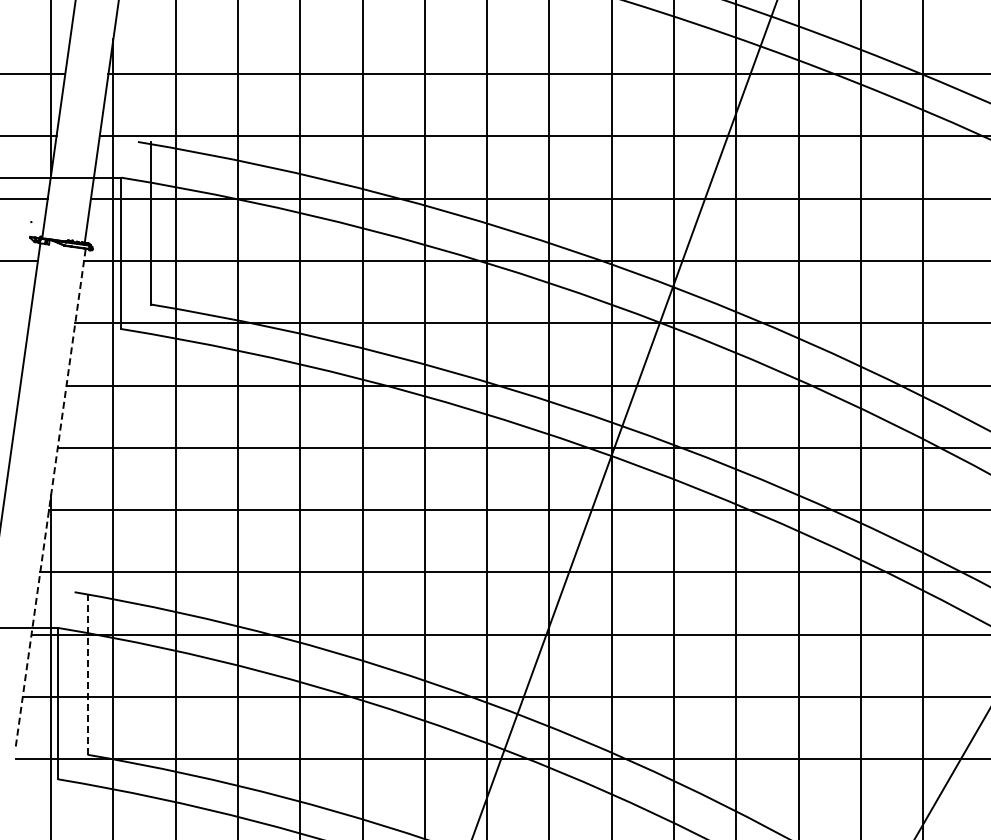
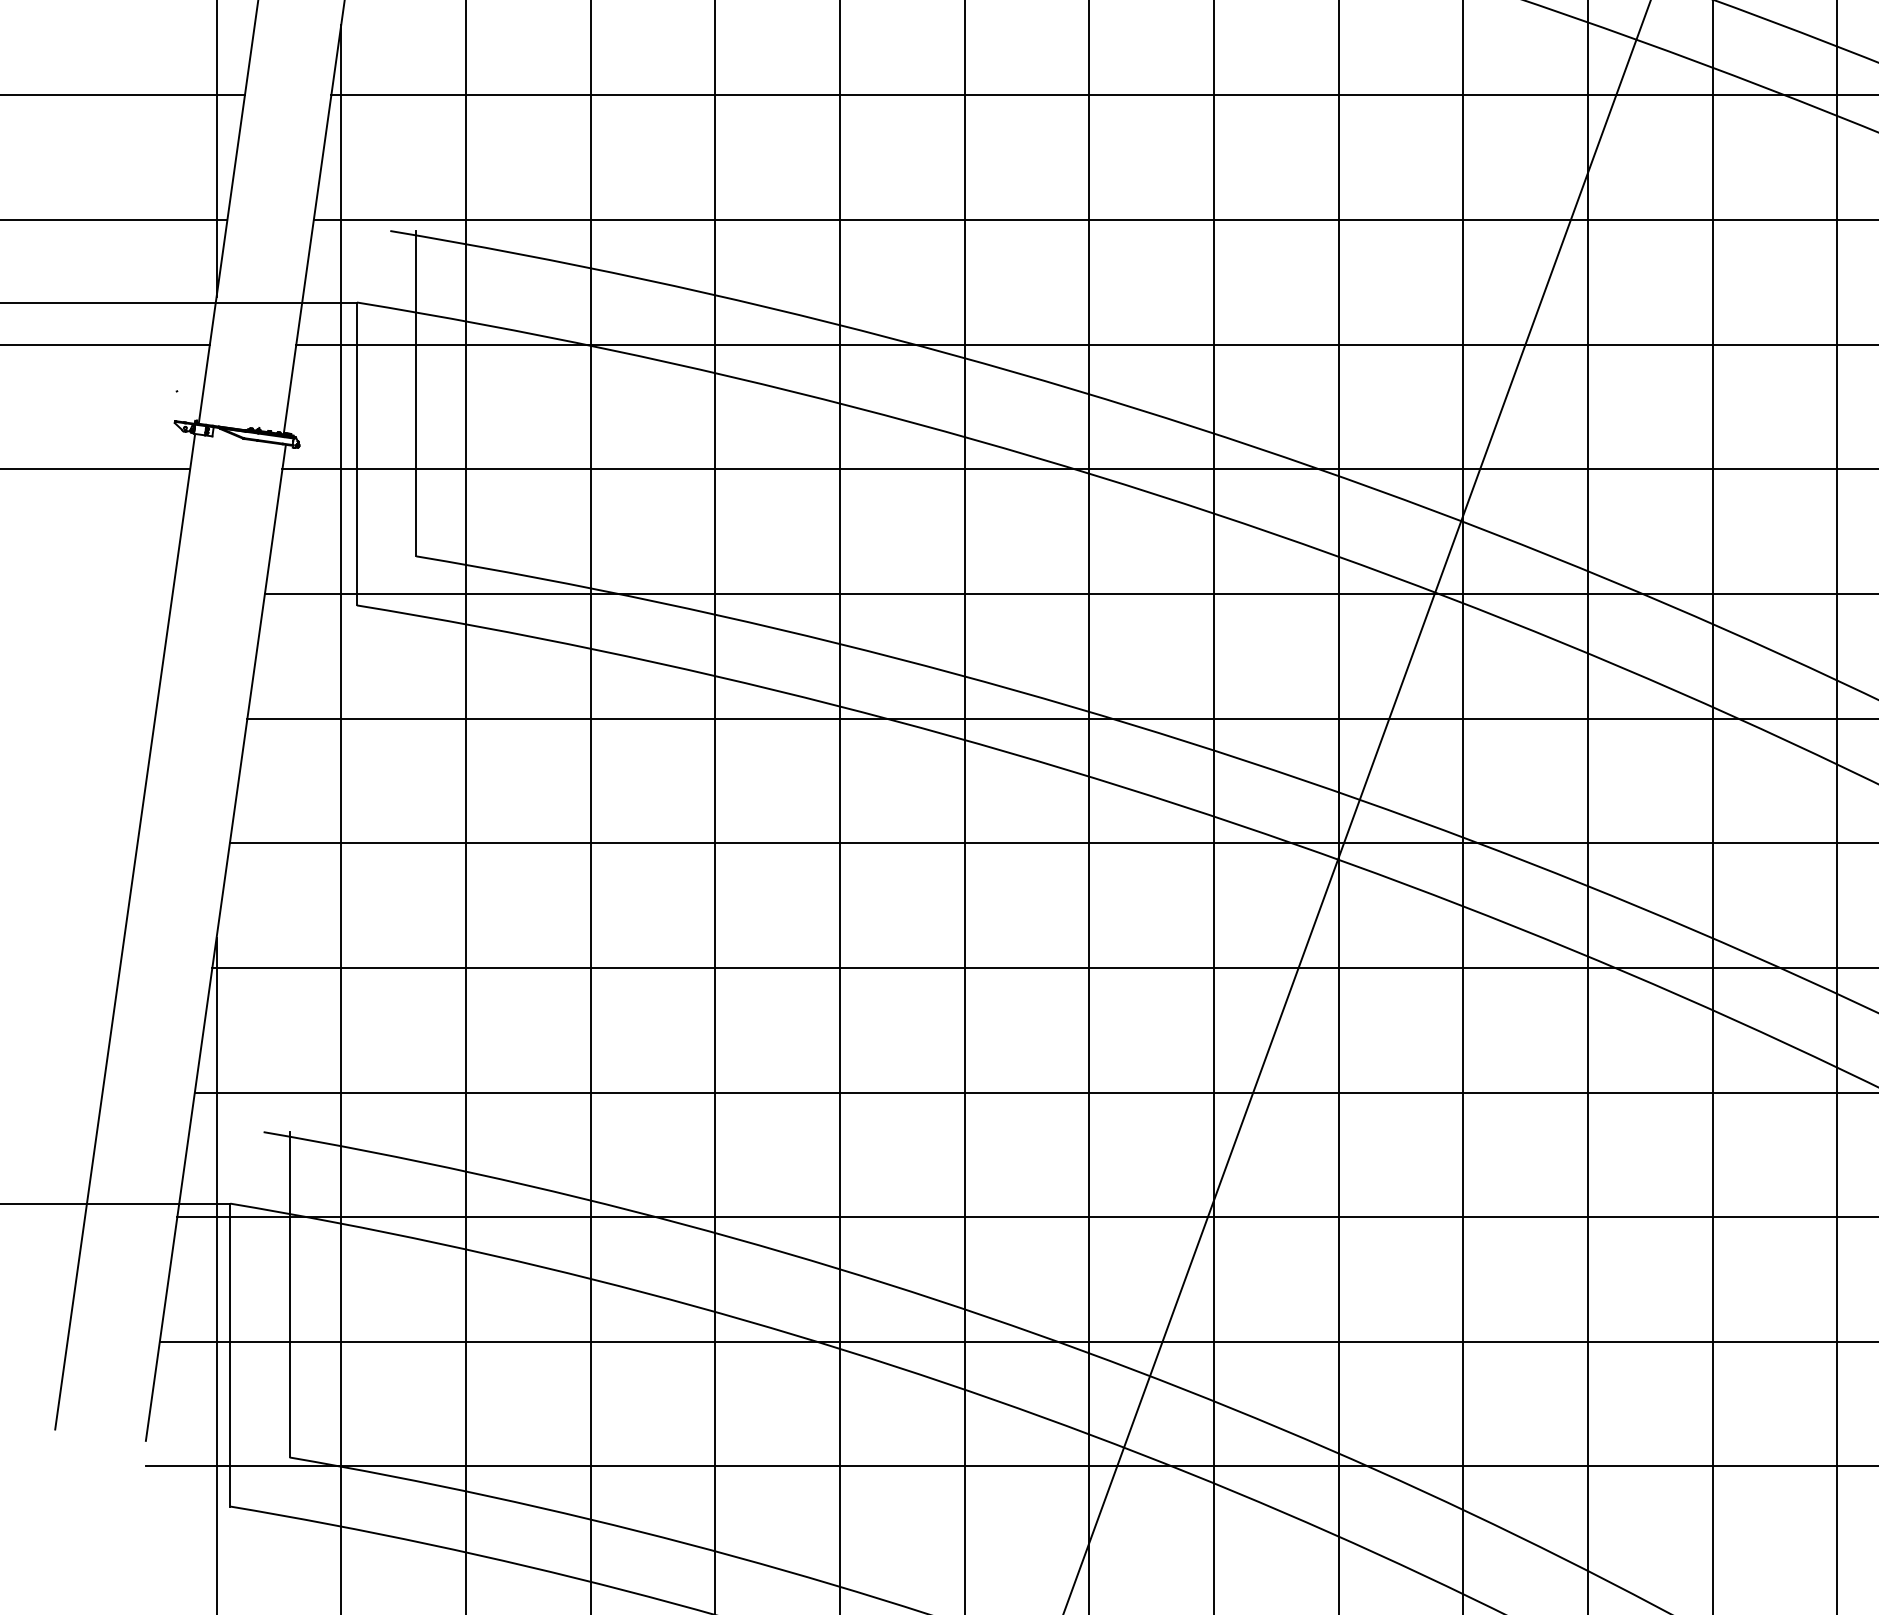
line: (50, 497) -> (215, 942), dashed -> solid
line: (87, 673) -> (289, 1294), dashed -> solid

